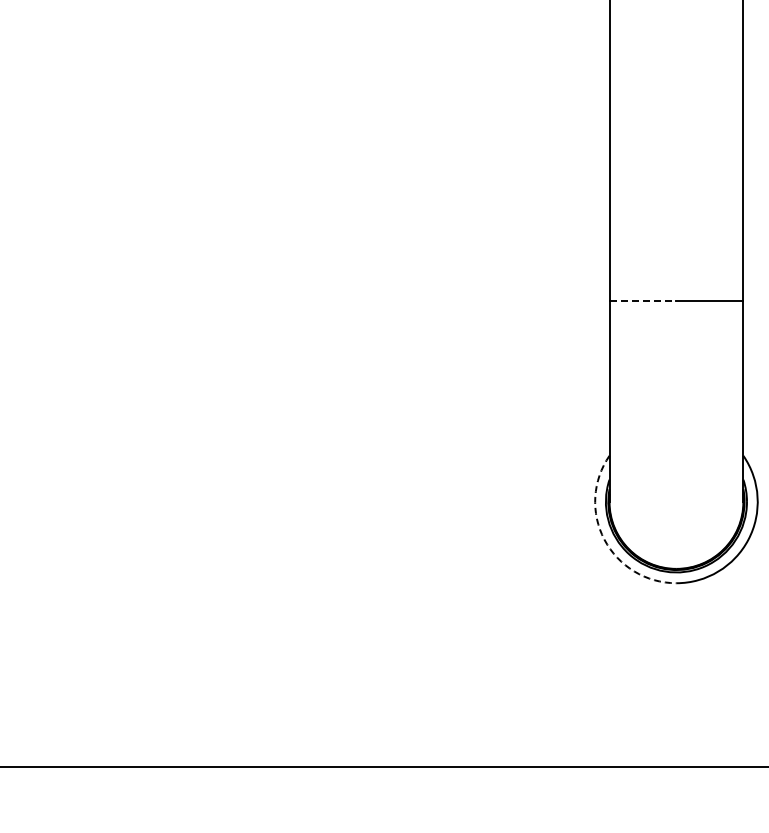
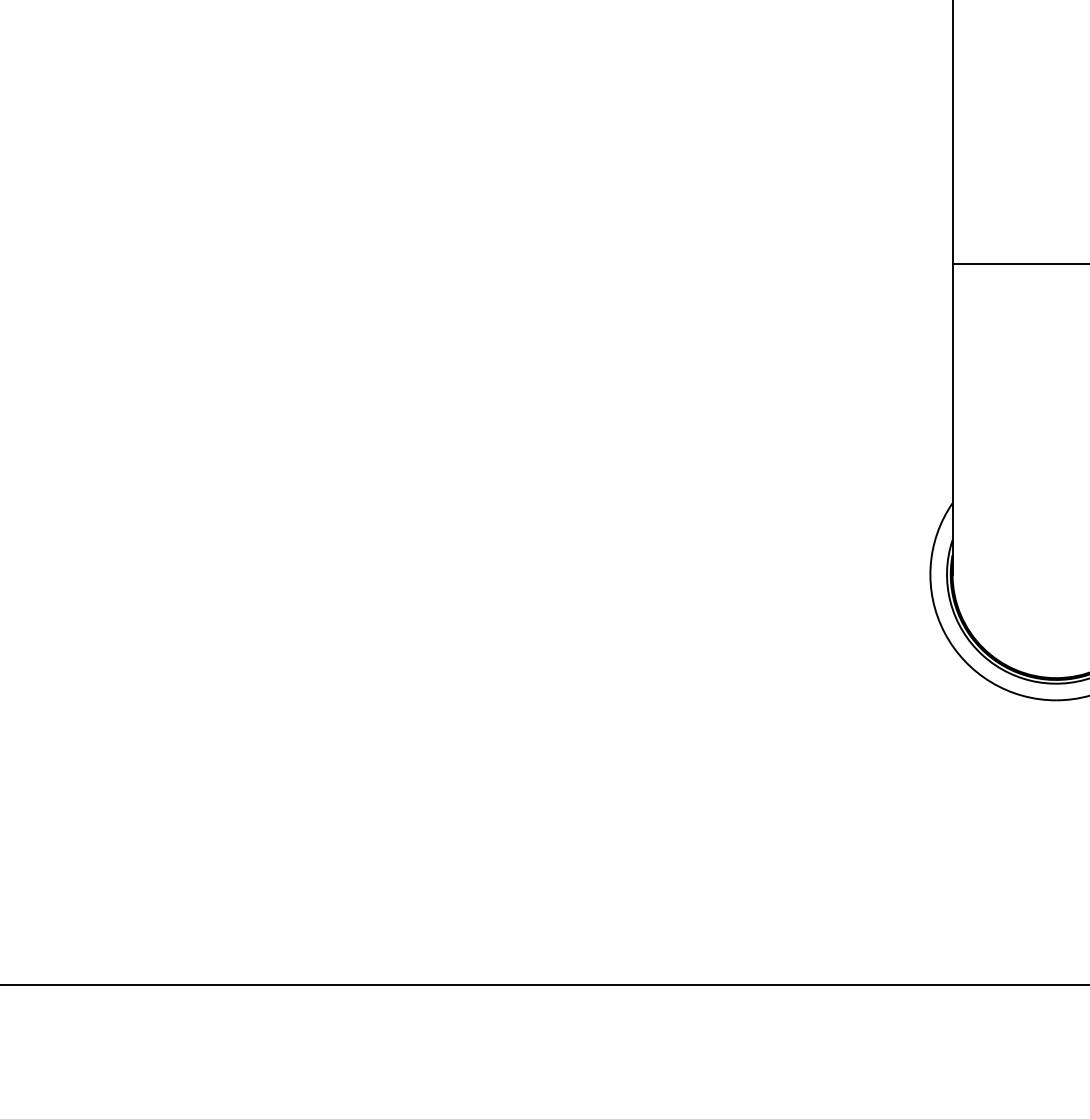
line: (643, 301) -> (1005, 264), dashed -> solid
arc: (604, 539) -> (944, 632), dashed -> solid

